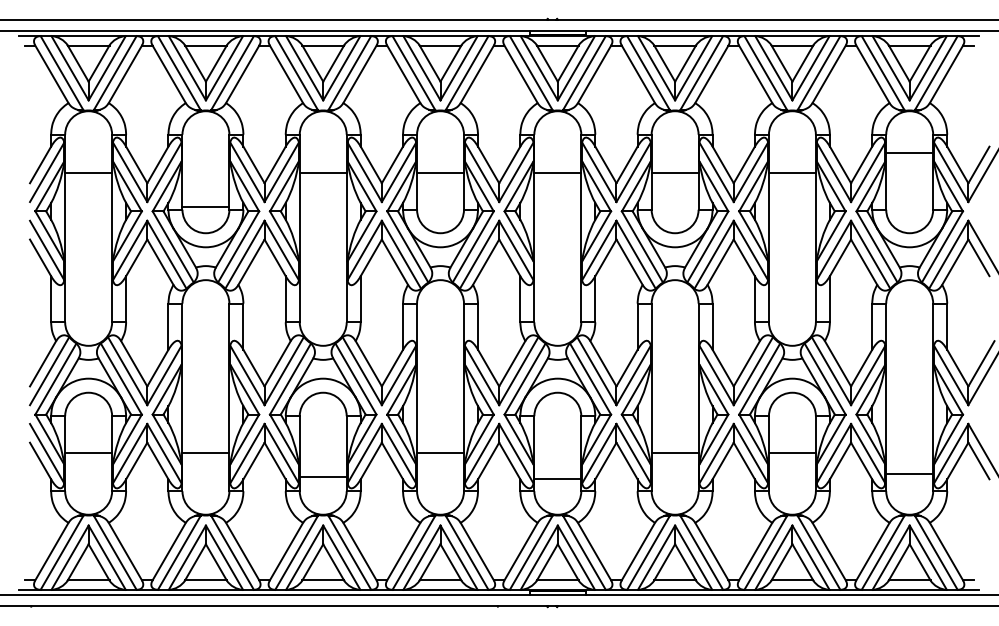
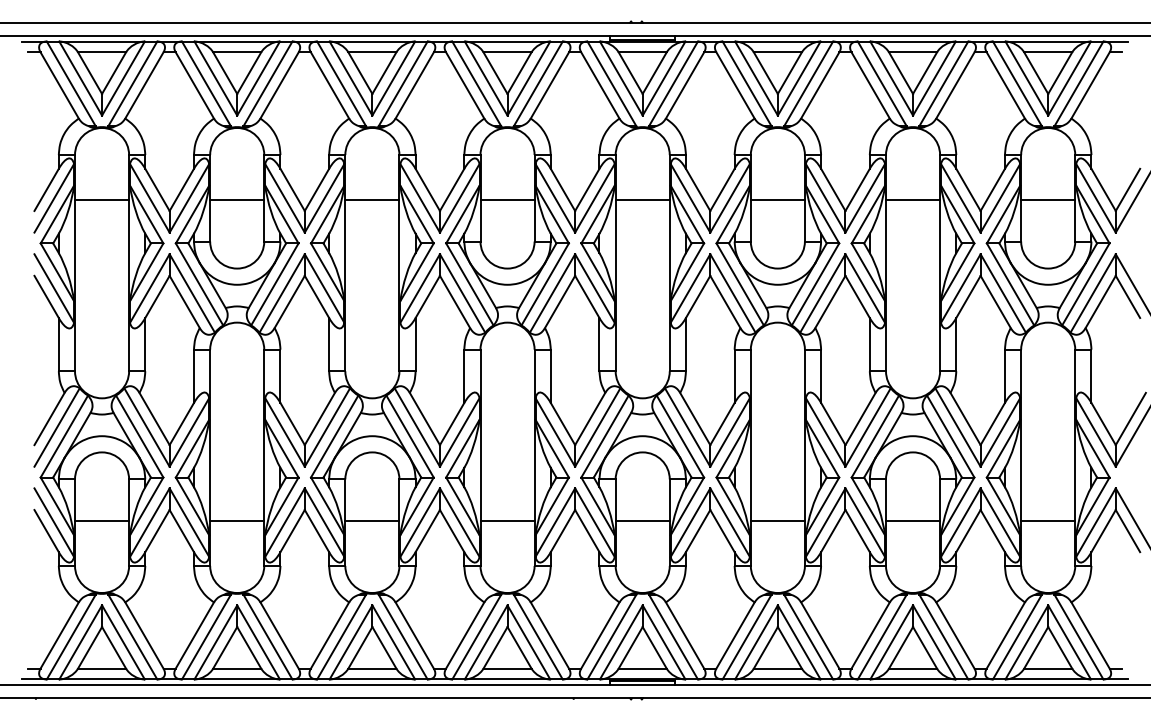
line: (909, 152) -> (1048, 199), moved
line: (206, 207) -> (237, 199), moved
line: (909, 474) -> (1048, 521), moved
line: (323, 477) -> (372, 521), moved
line: (557, 478) -> (642, 521), moved

